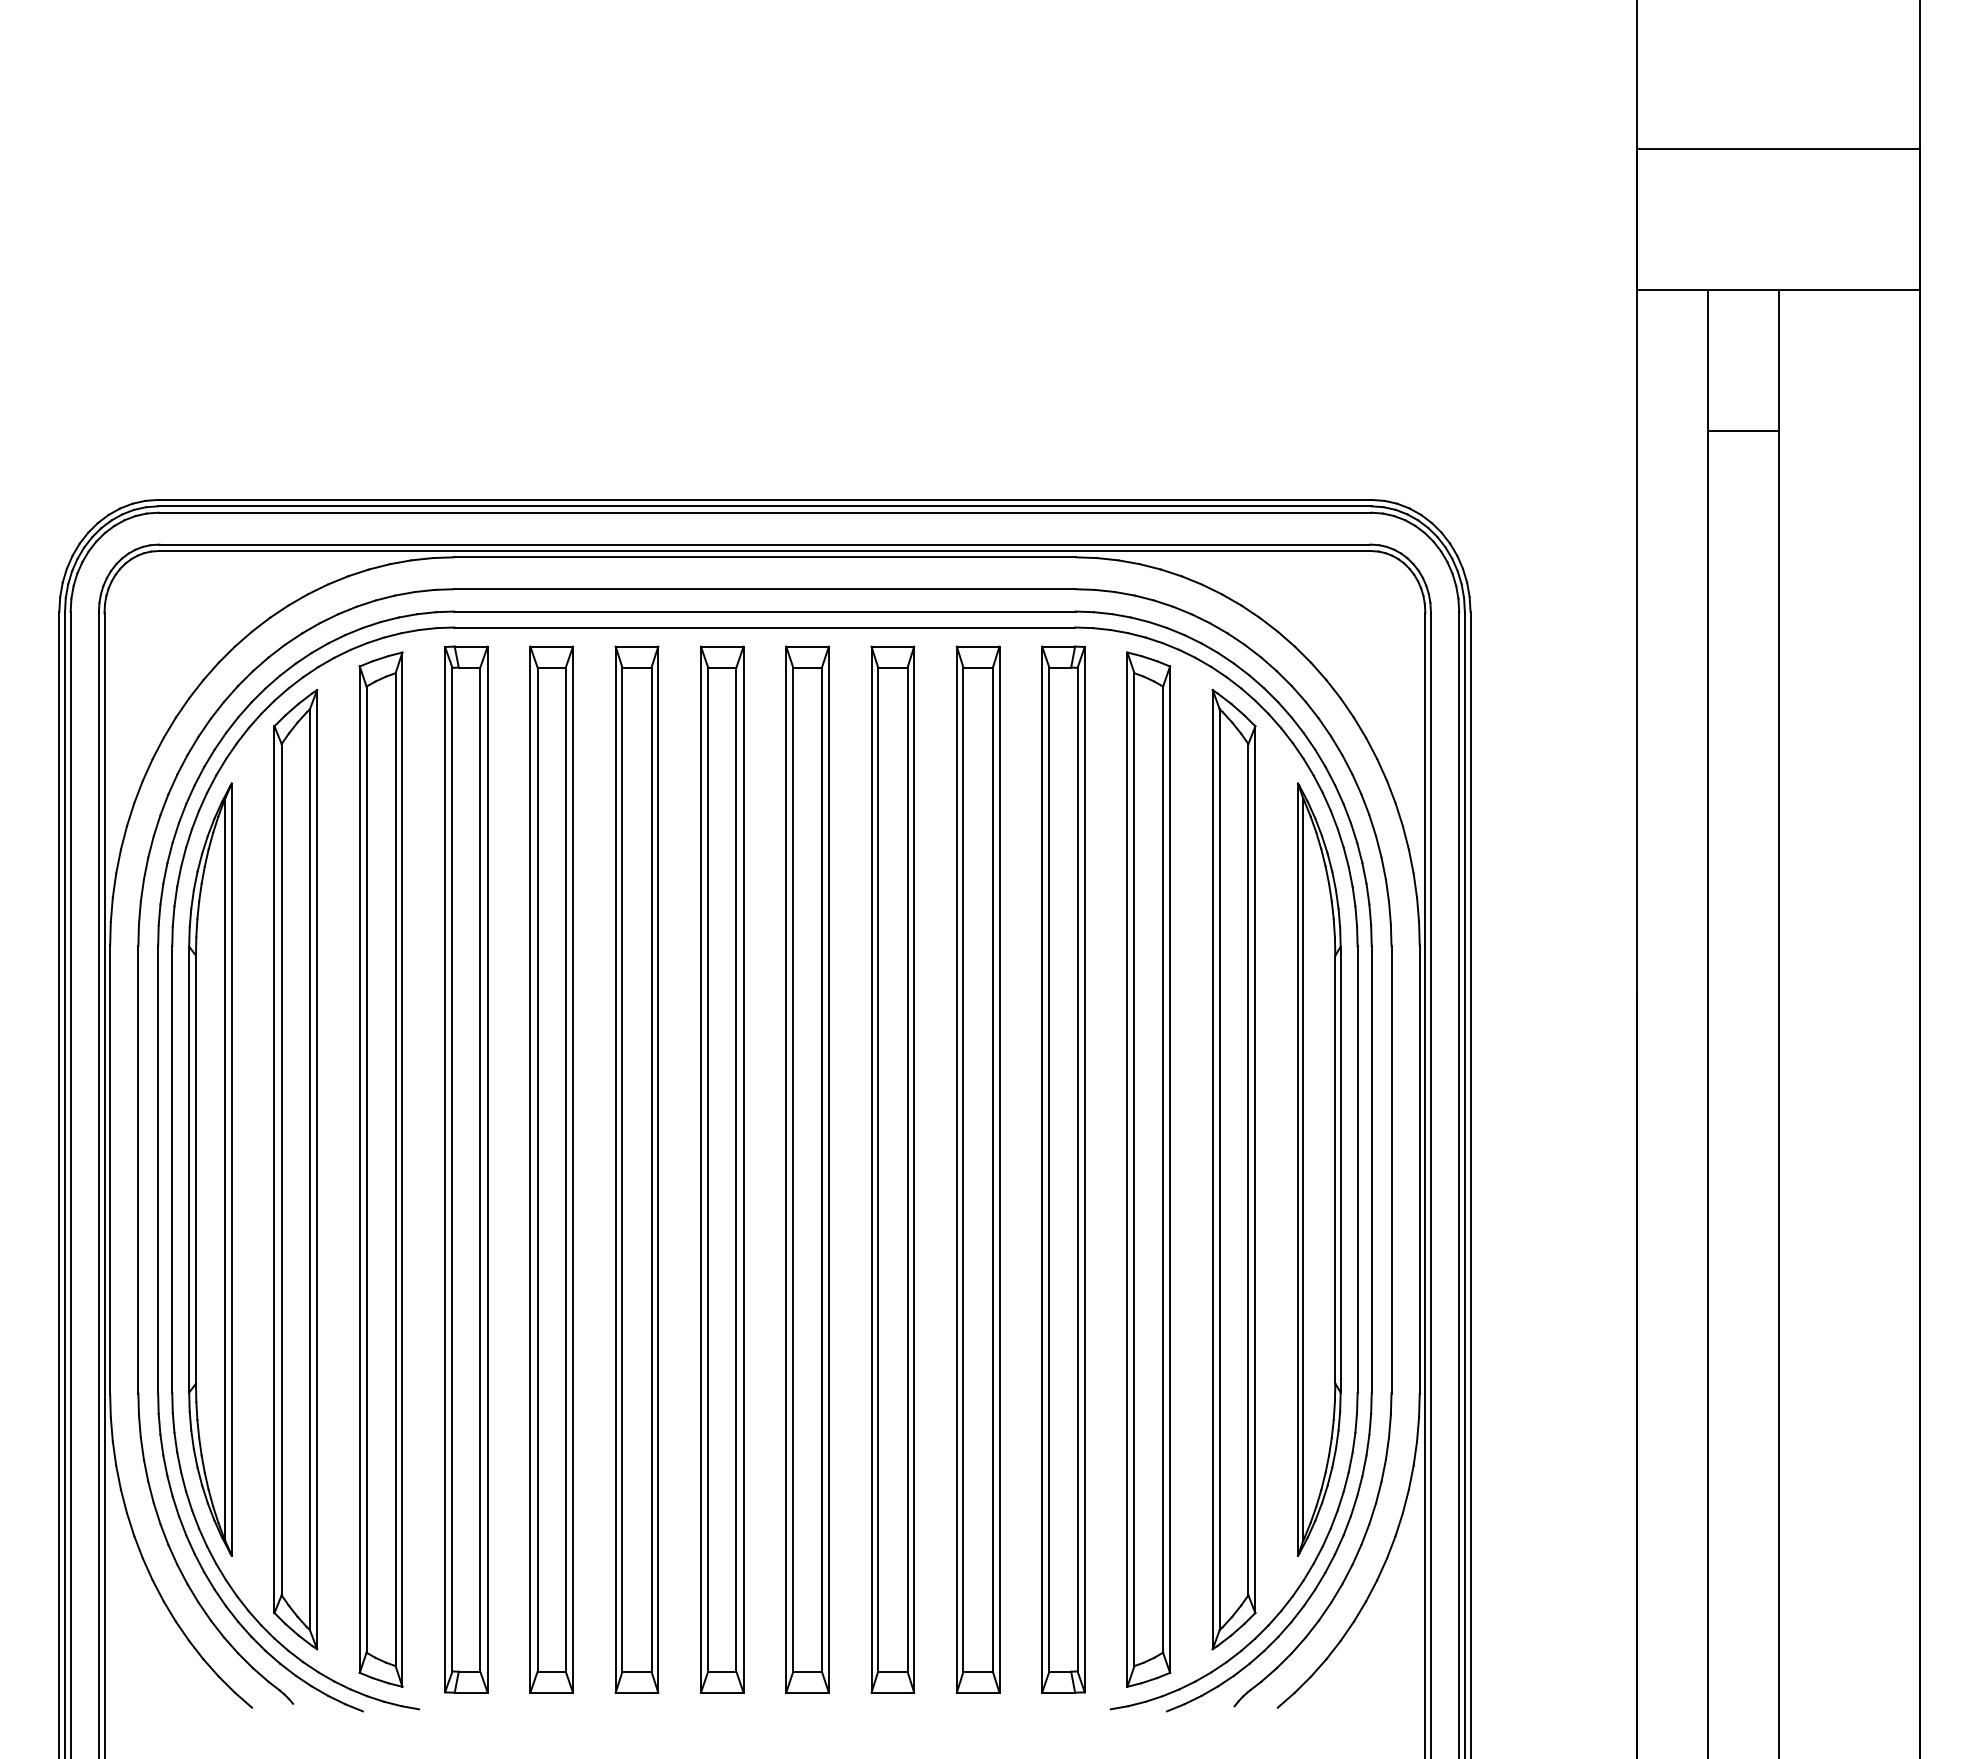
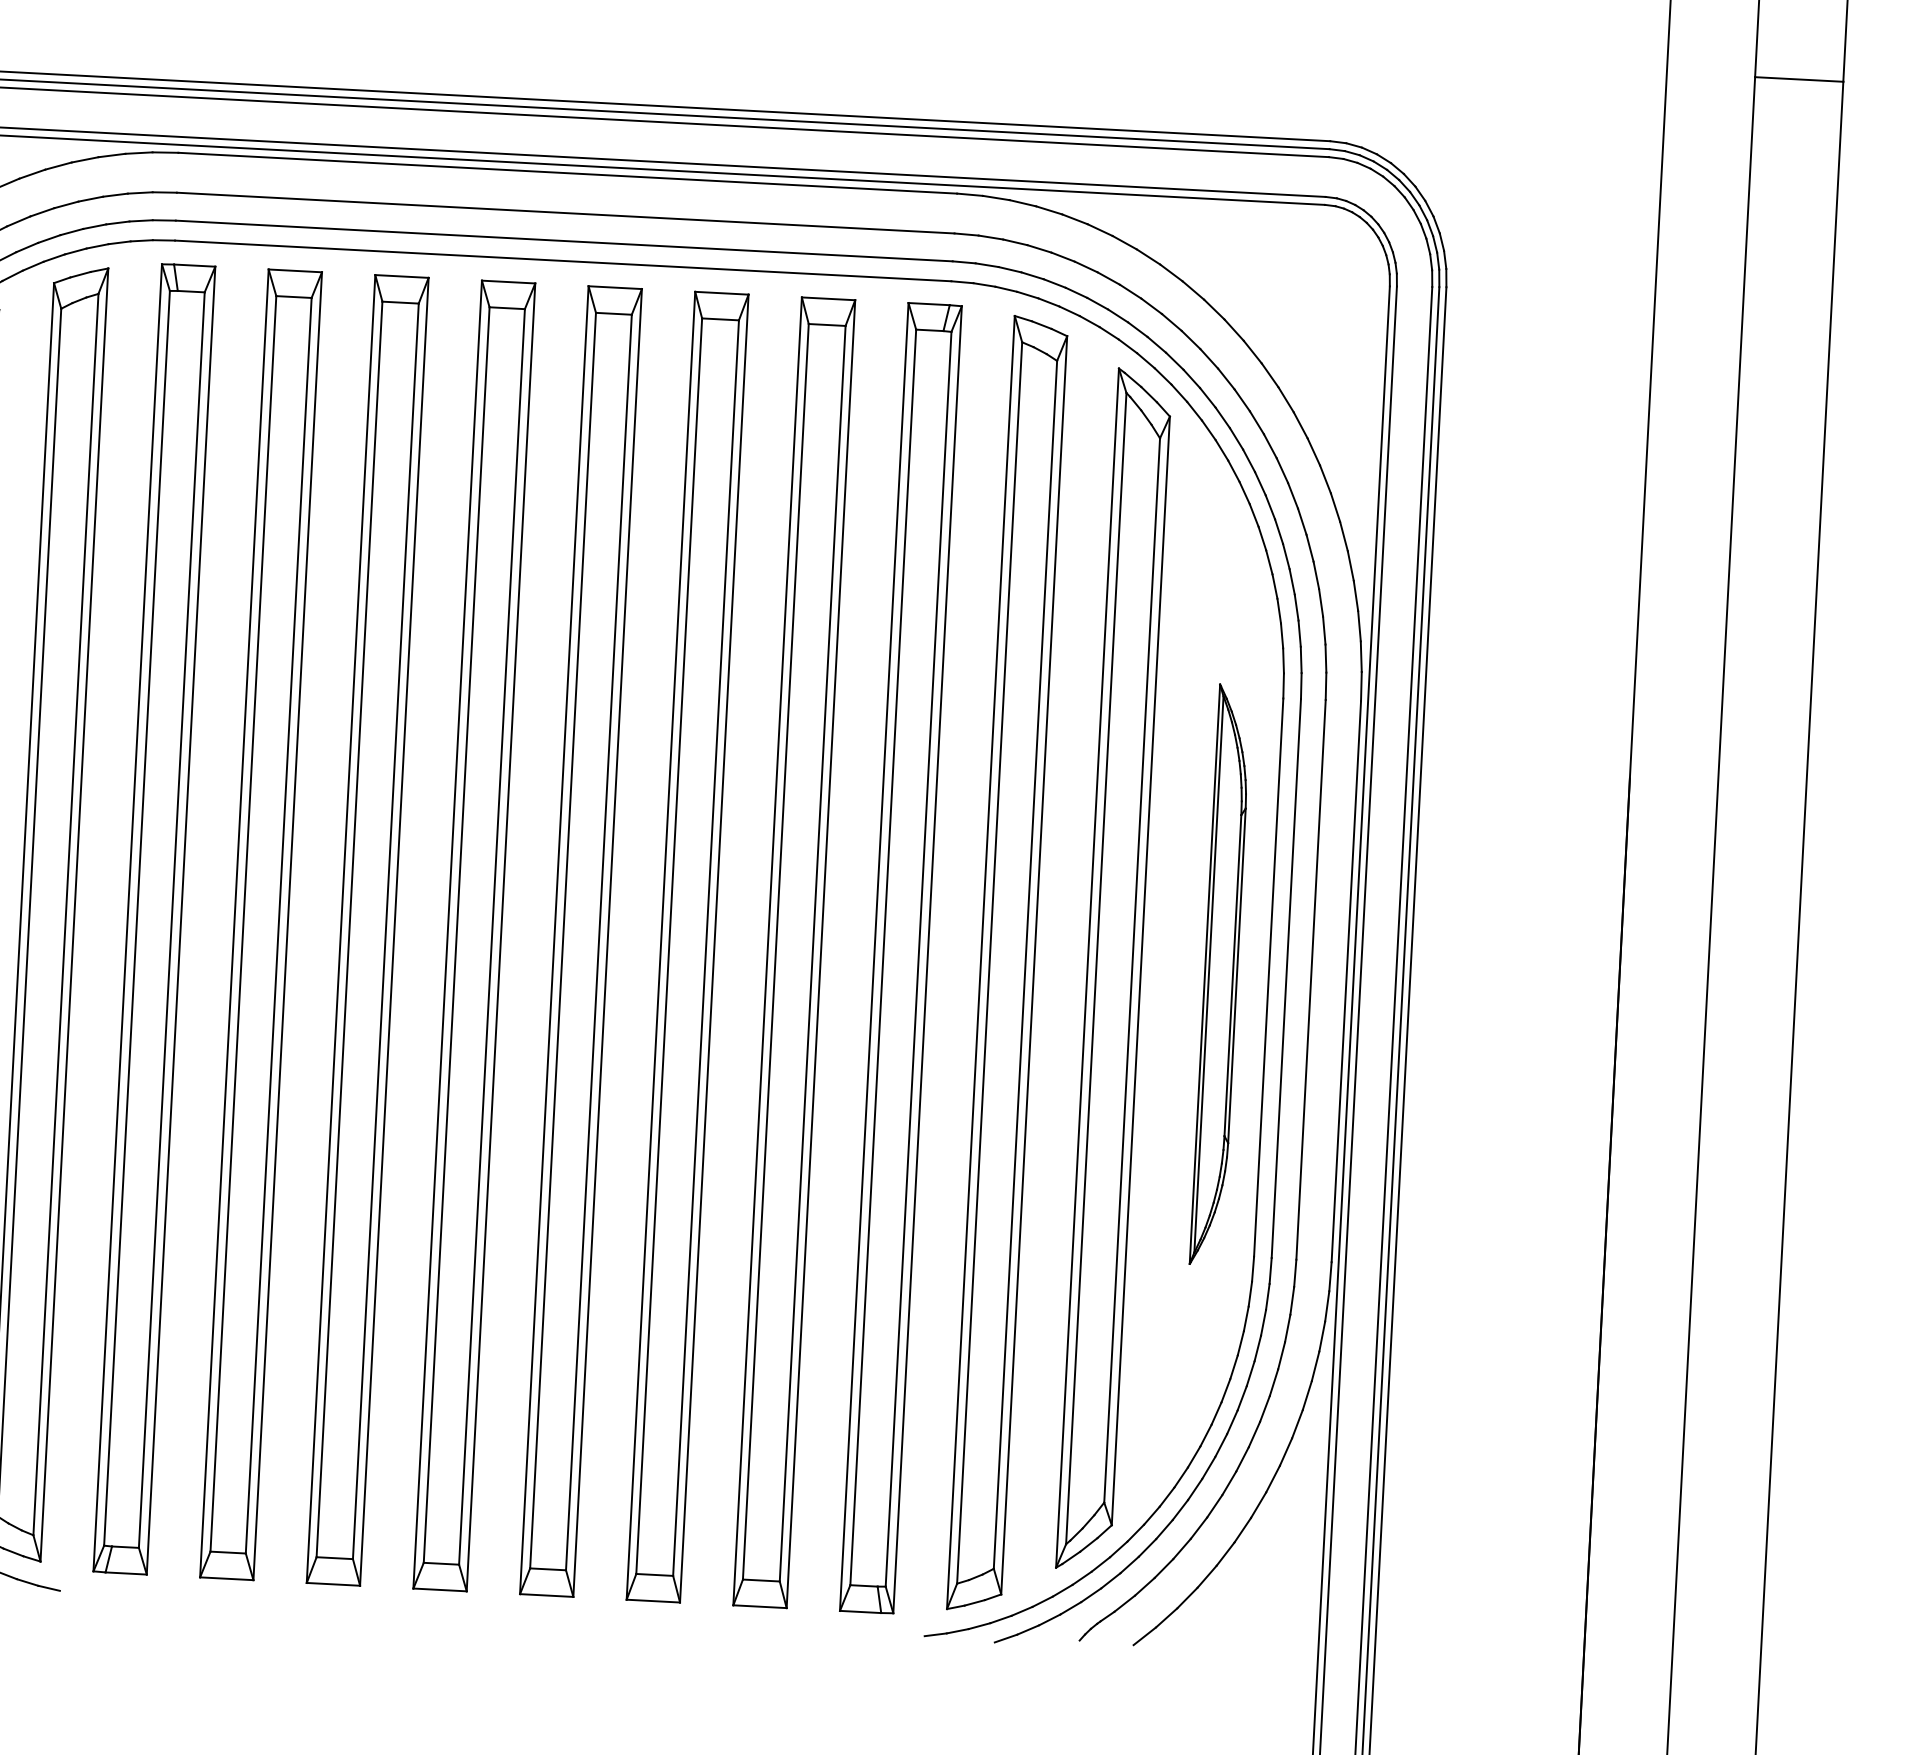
part: (1319, 1169) -> (1221, 974), size x0.6

